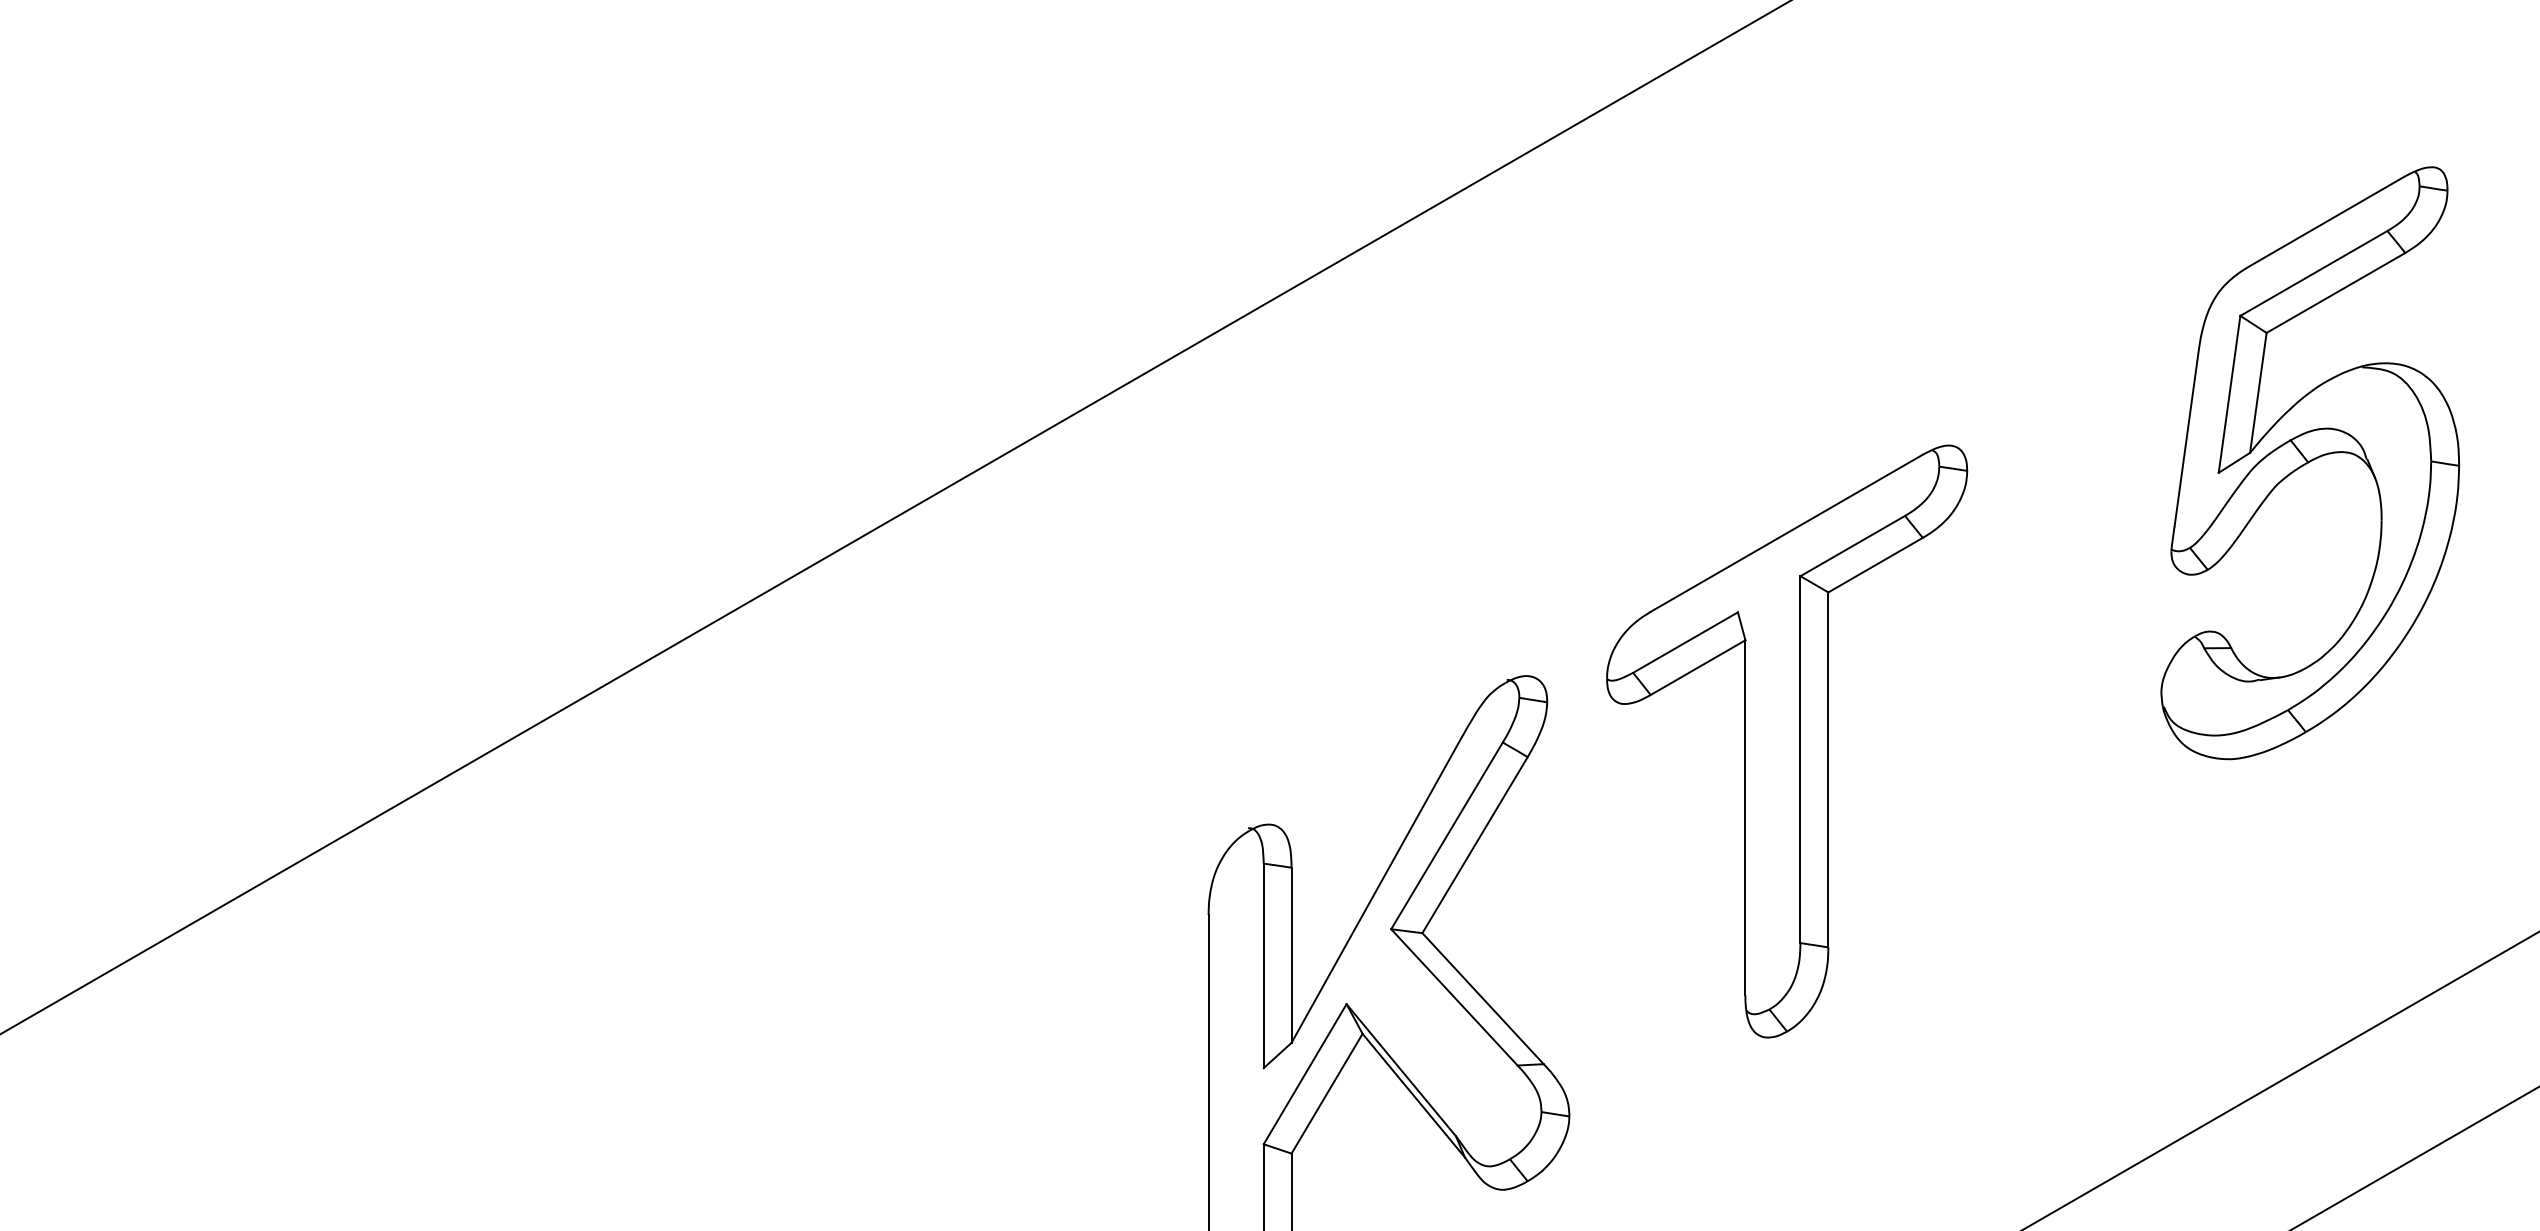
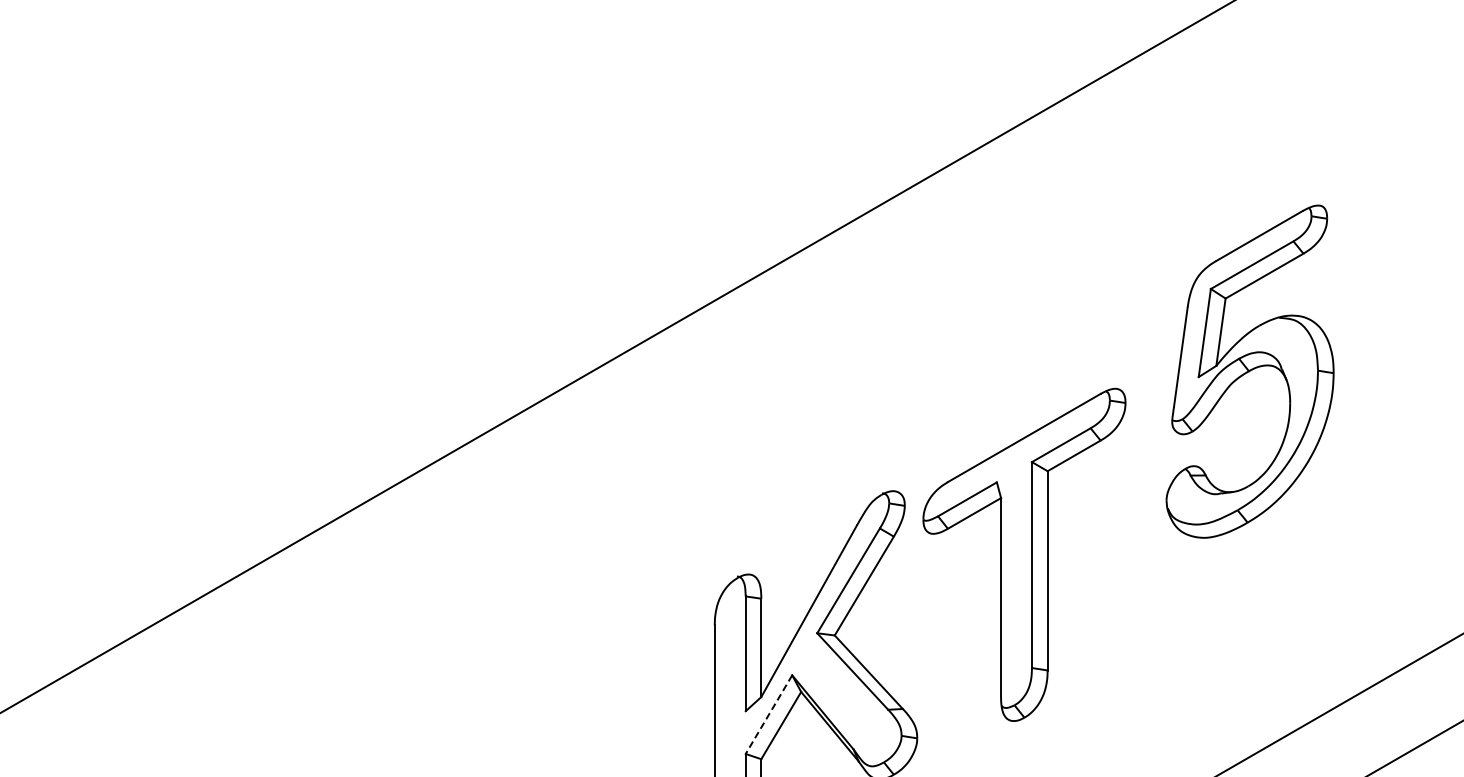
part: (2309, 462) -> (1249, 371), moved
part: (1787, 740) -> (1024, 554), moved
line: (1304, 1073) -> (768, 714), solid -> dashed

